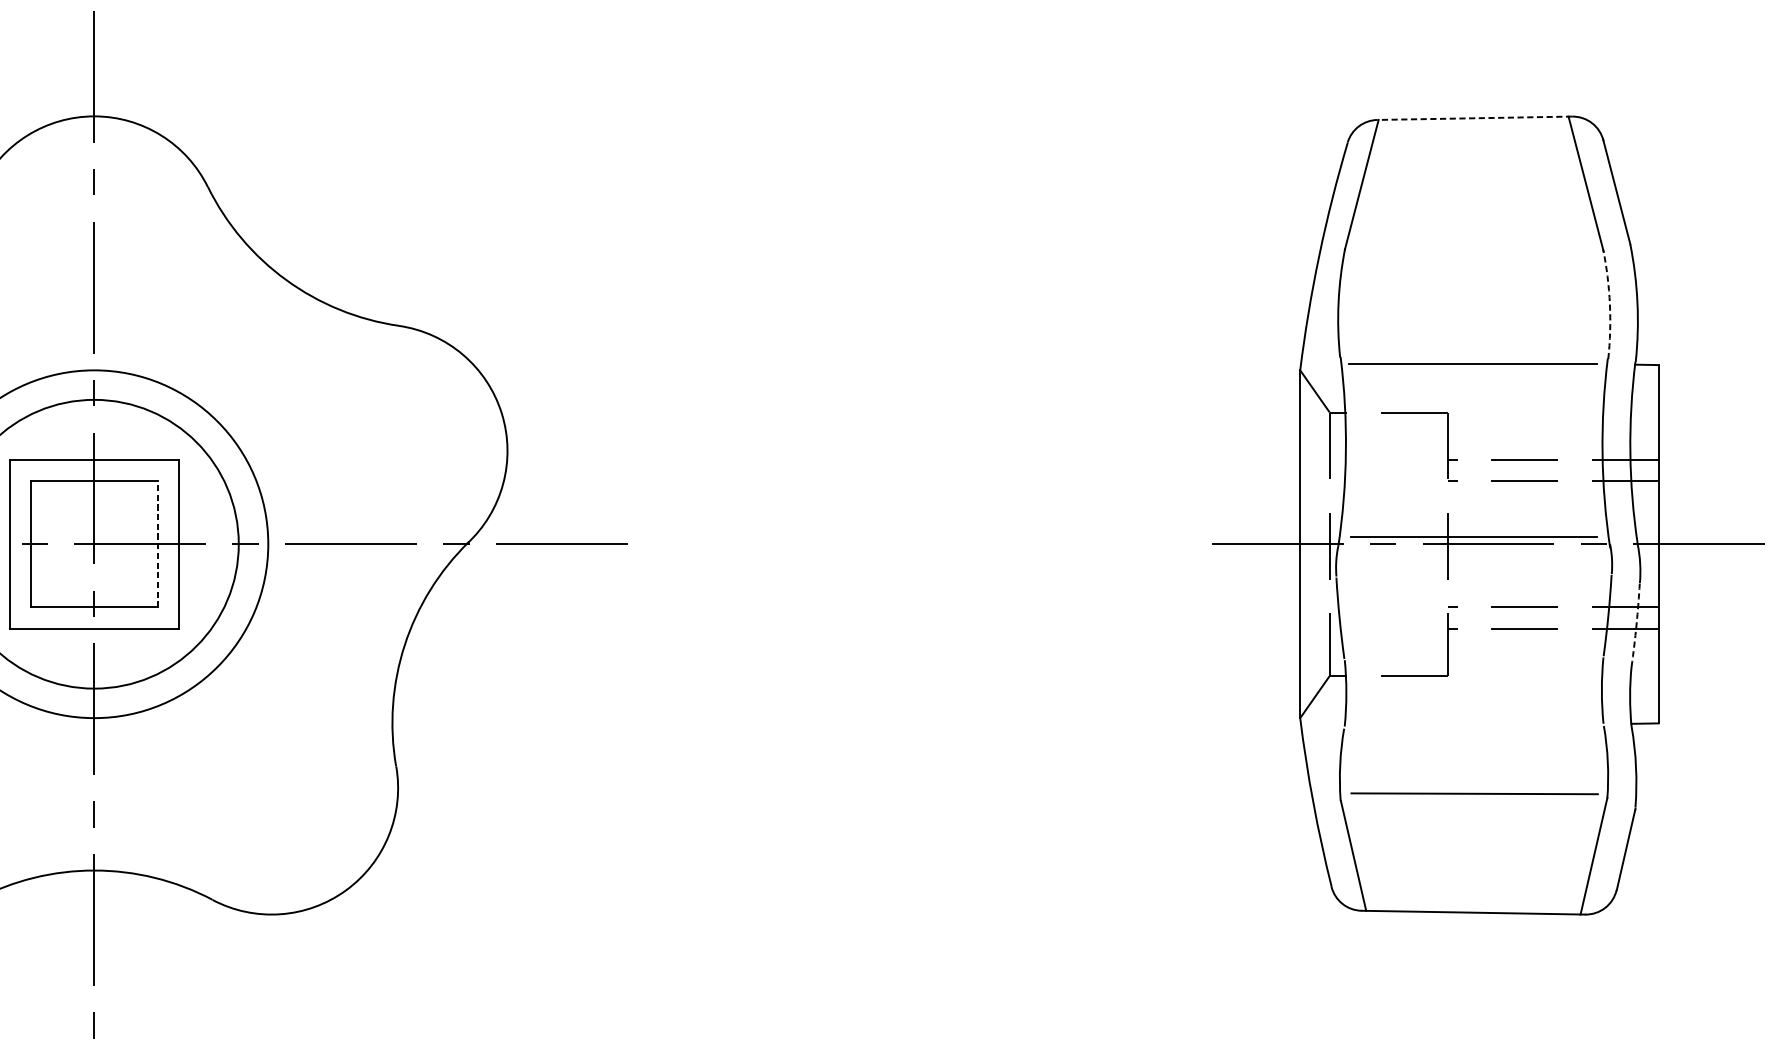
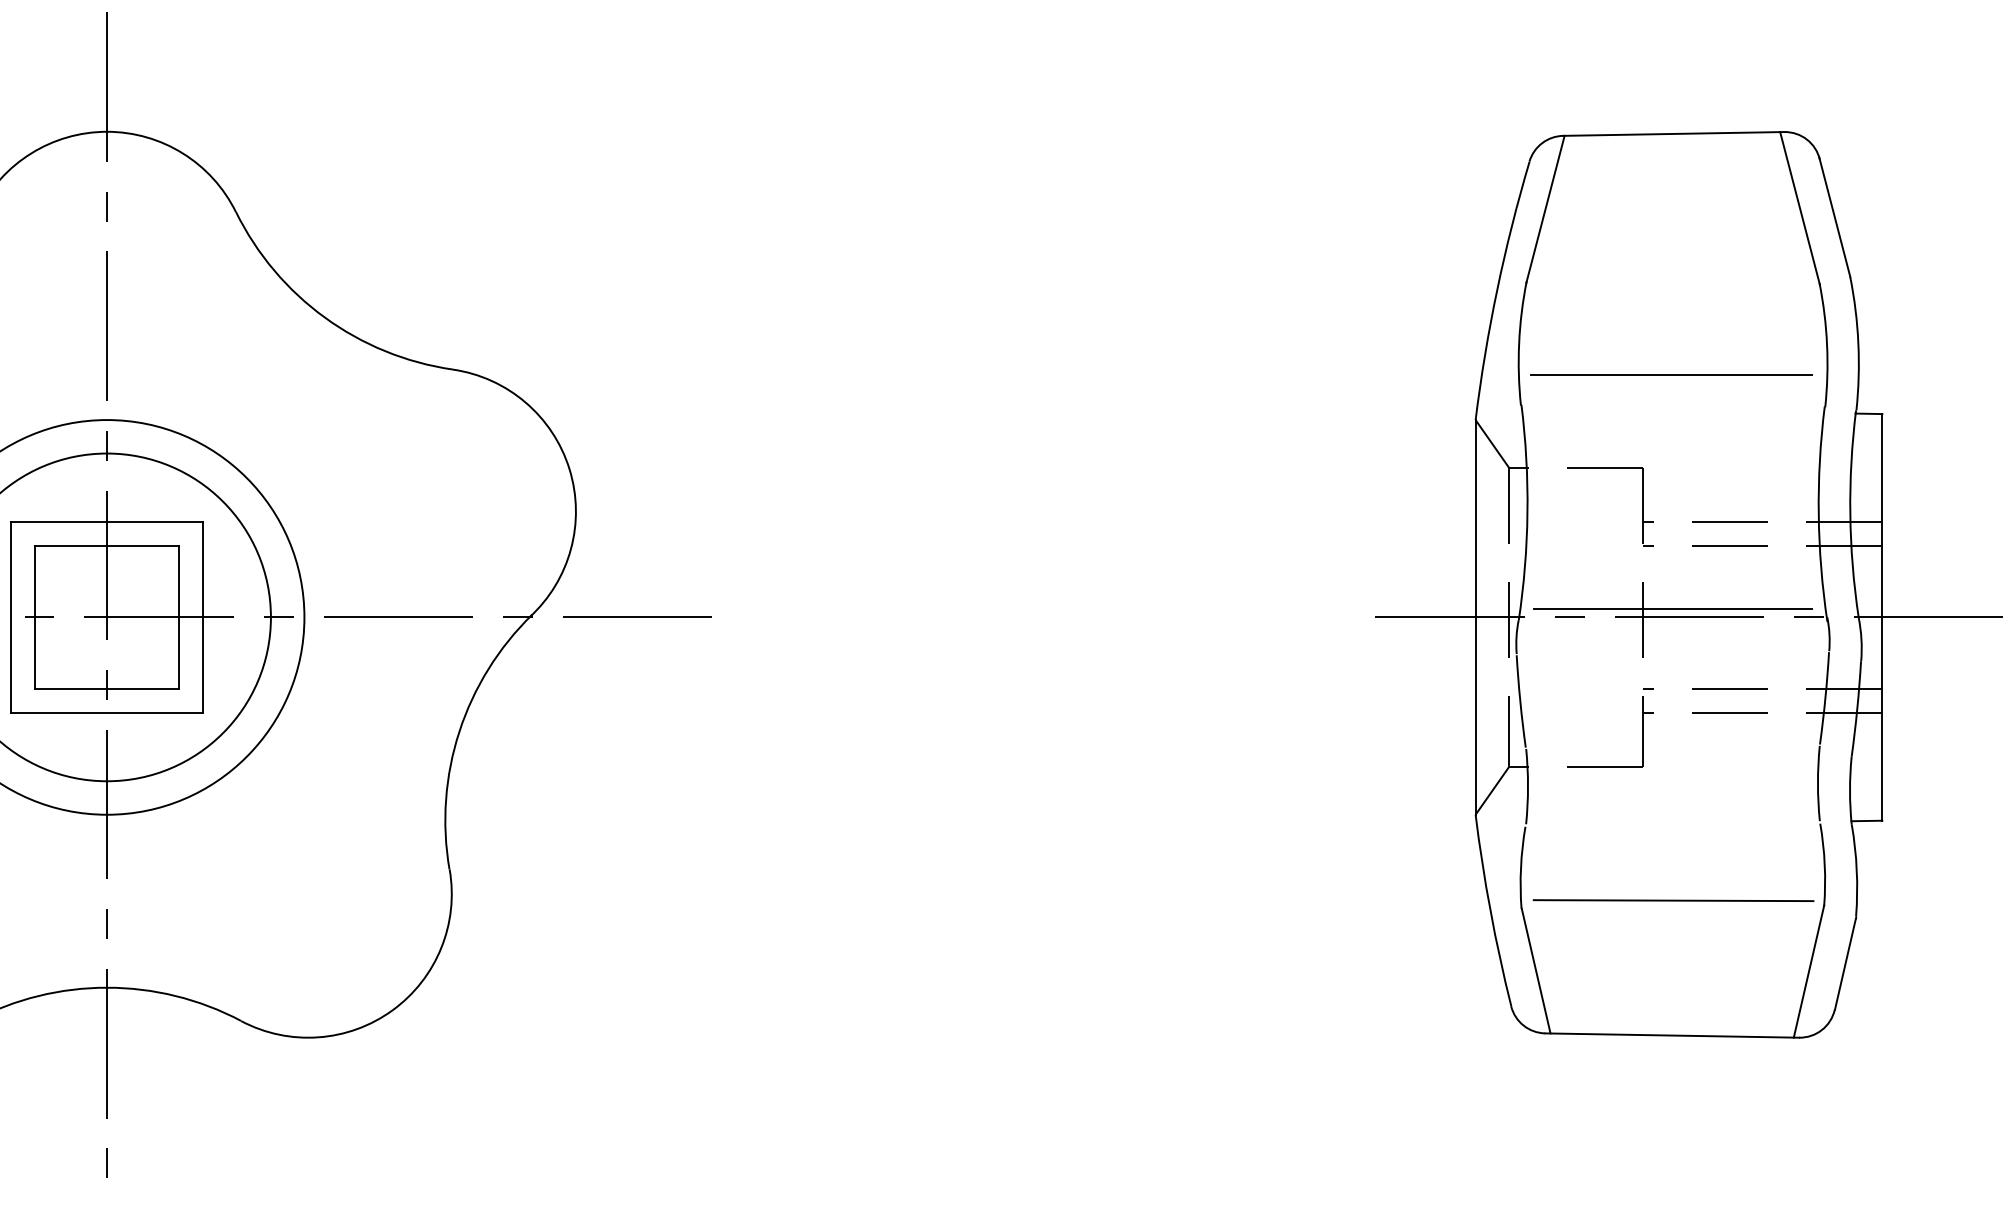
line: (1474, 117) -> (1673, 133), dashed -> solid
arc: (1610, 303) -> (1827, 344), dashed -> solid
line: (1472, 363) -> (1671, 374), moved
line: (157, 544) -> (178, 617), dashed -> solid
arc: (1636, 625) -> (1857, 709), dashed -> solid

